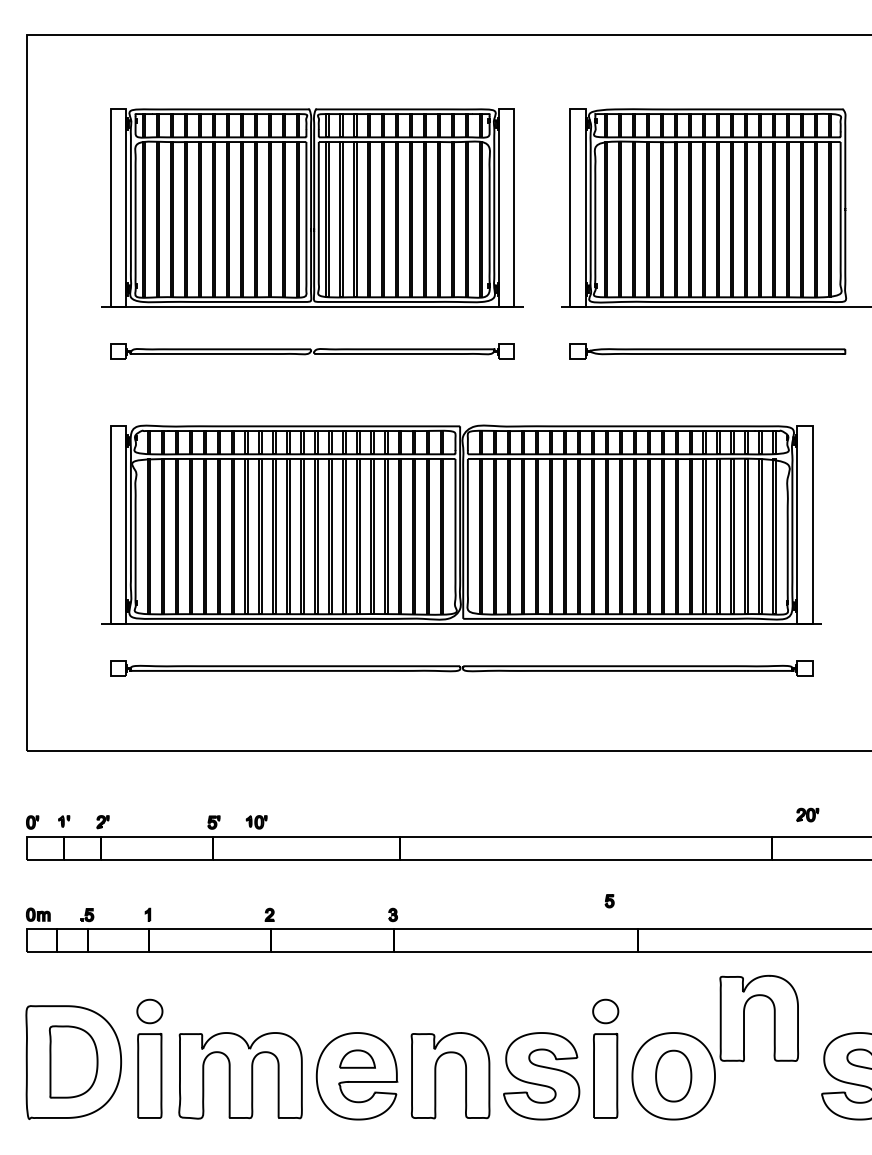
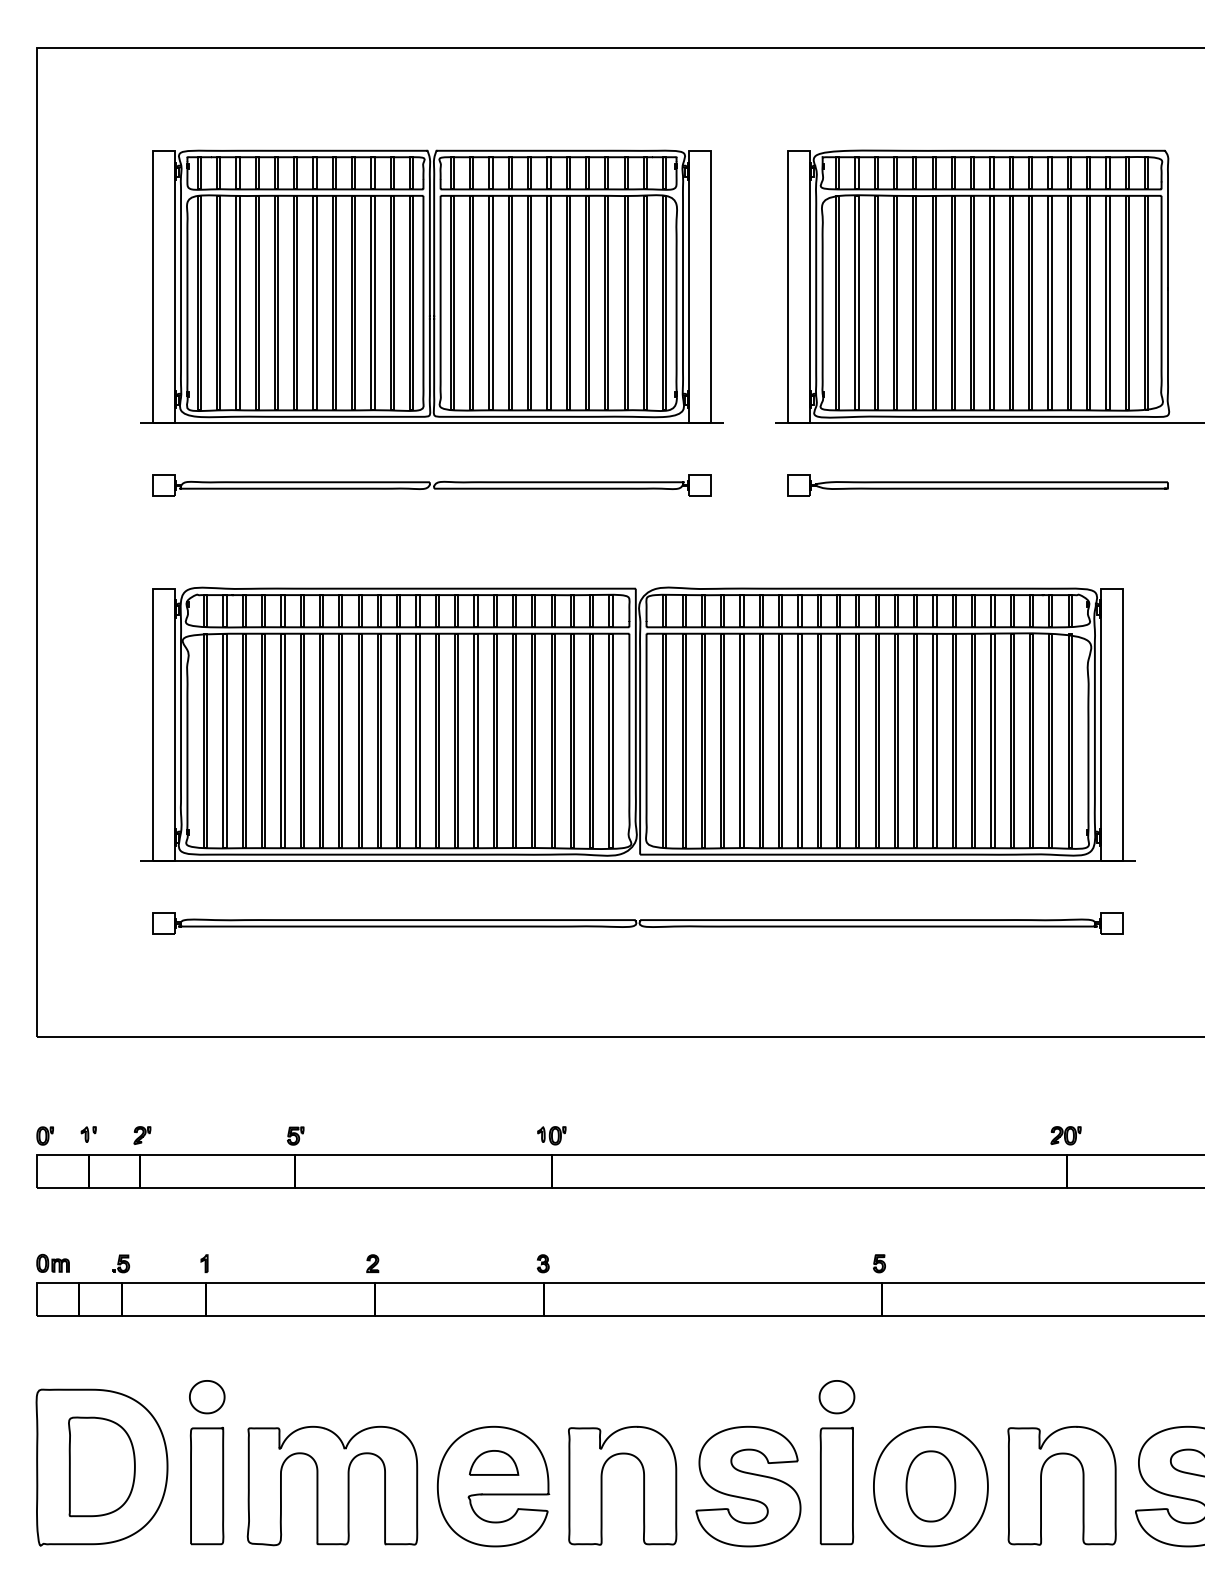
part: (807, 814) -> (1065, 1135), moved
part: (256, 822) -> (551, 1135), moved
part: (609, 901) -> (879, 1263), moved
part: (744, 1018) -> (1041, 1485), moved

